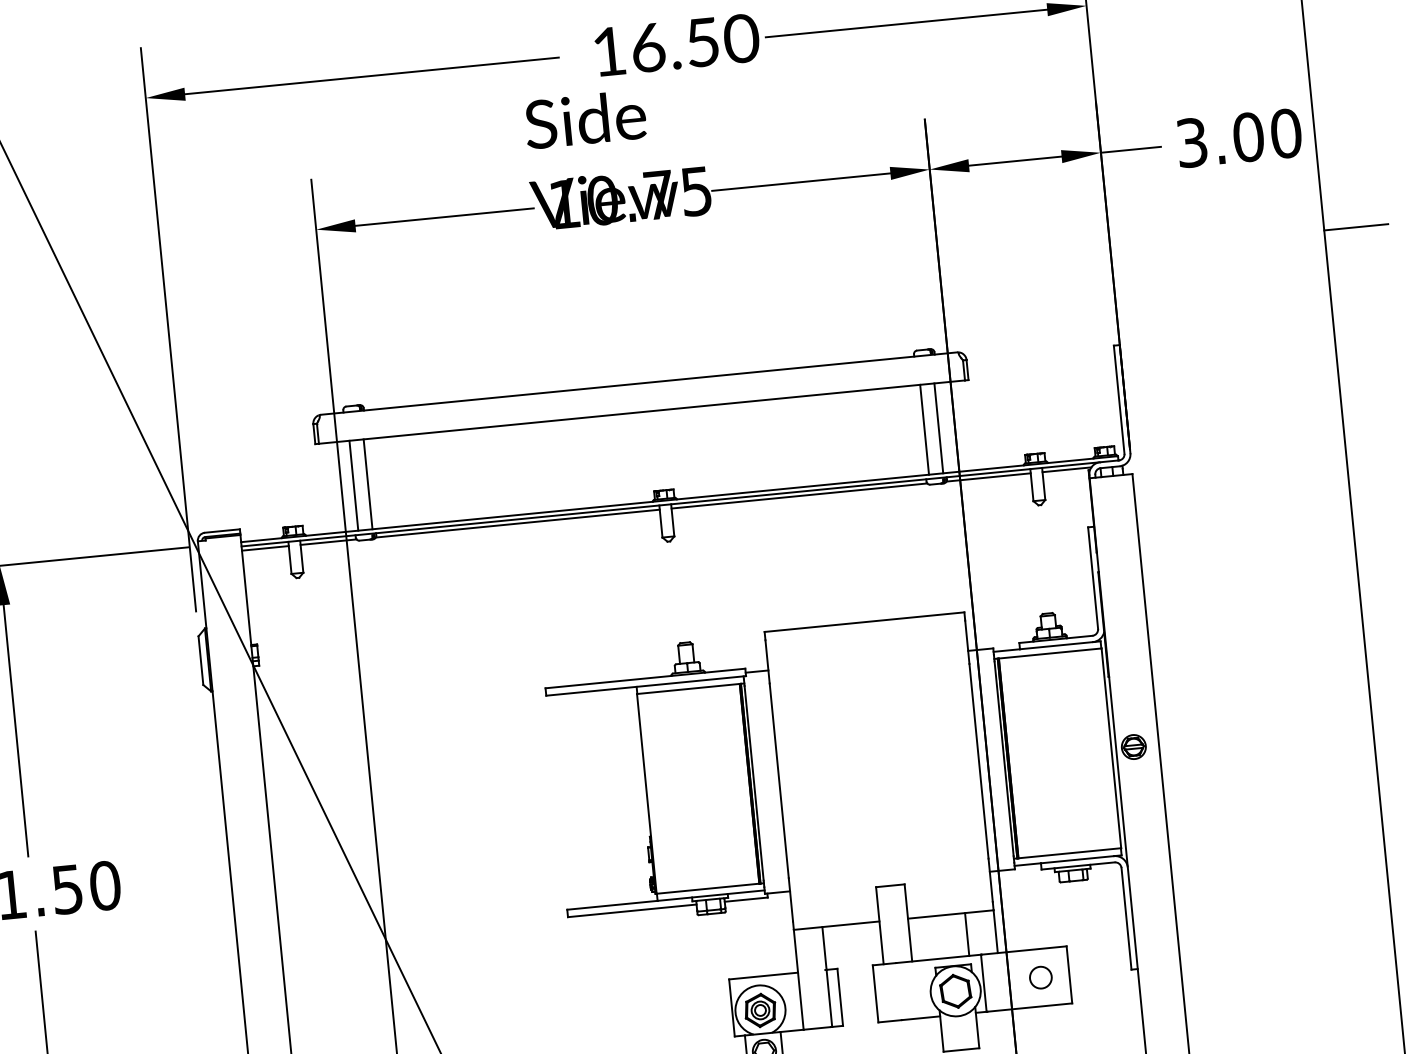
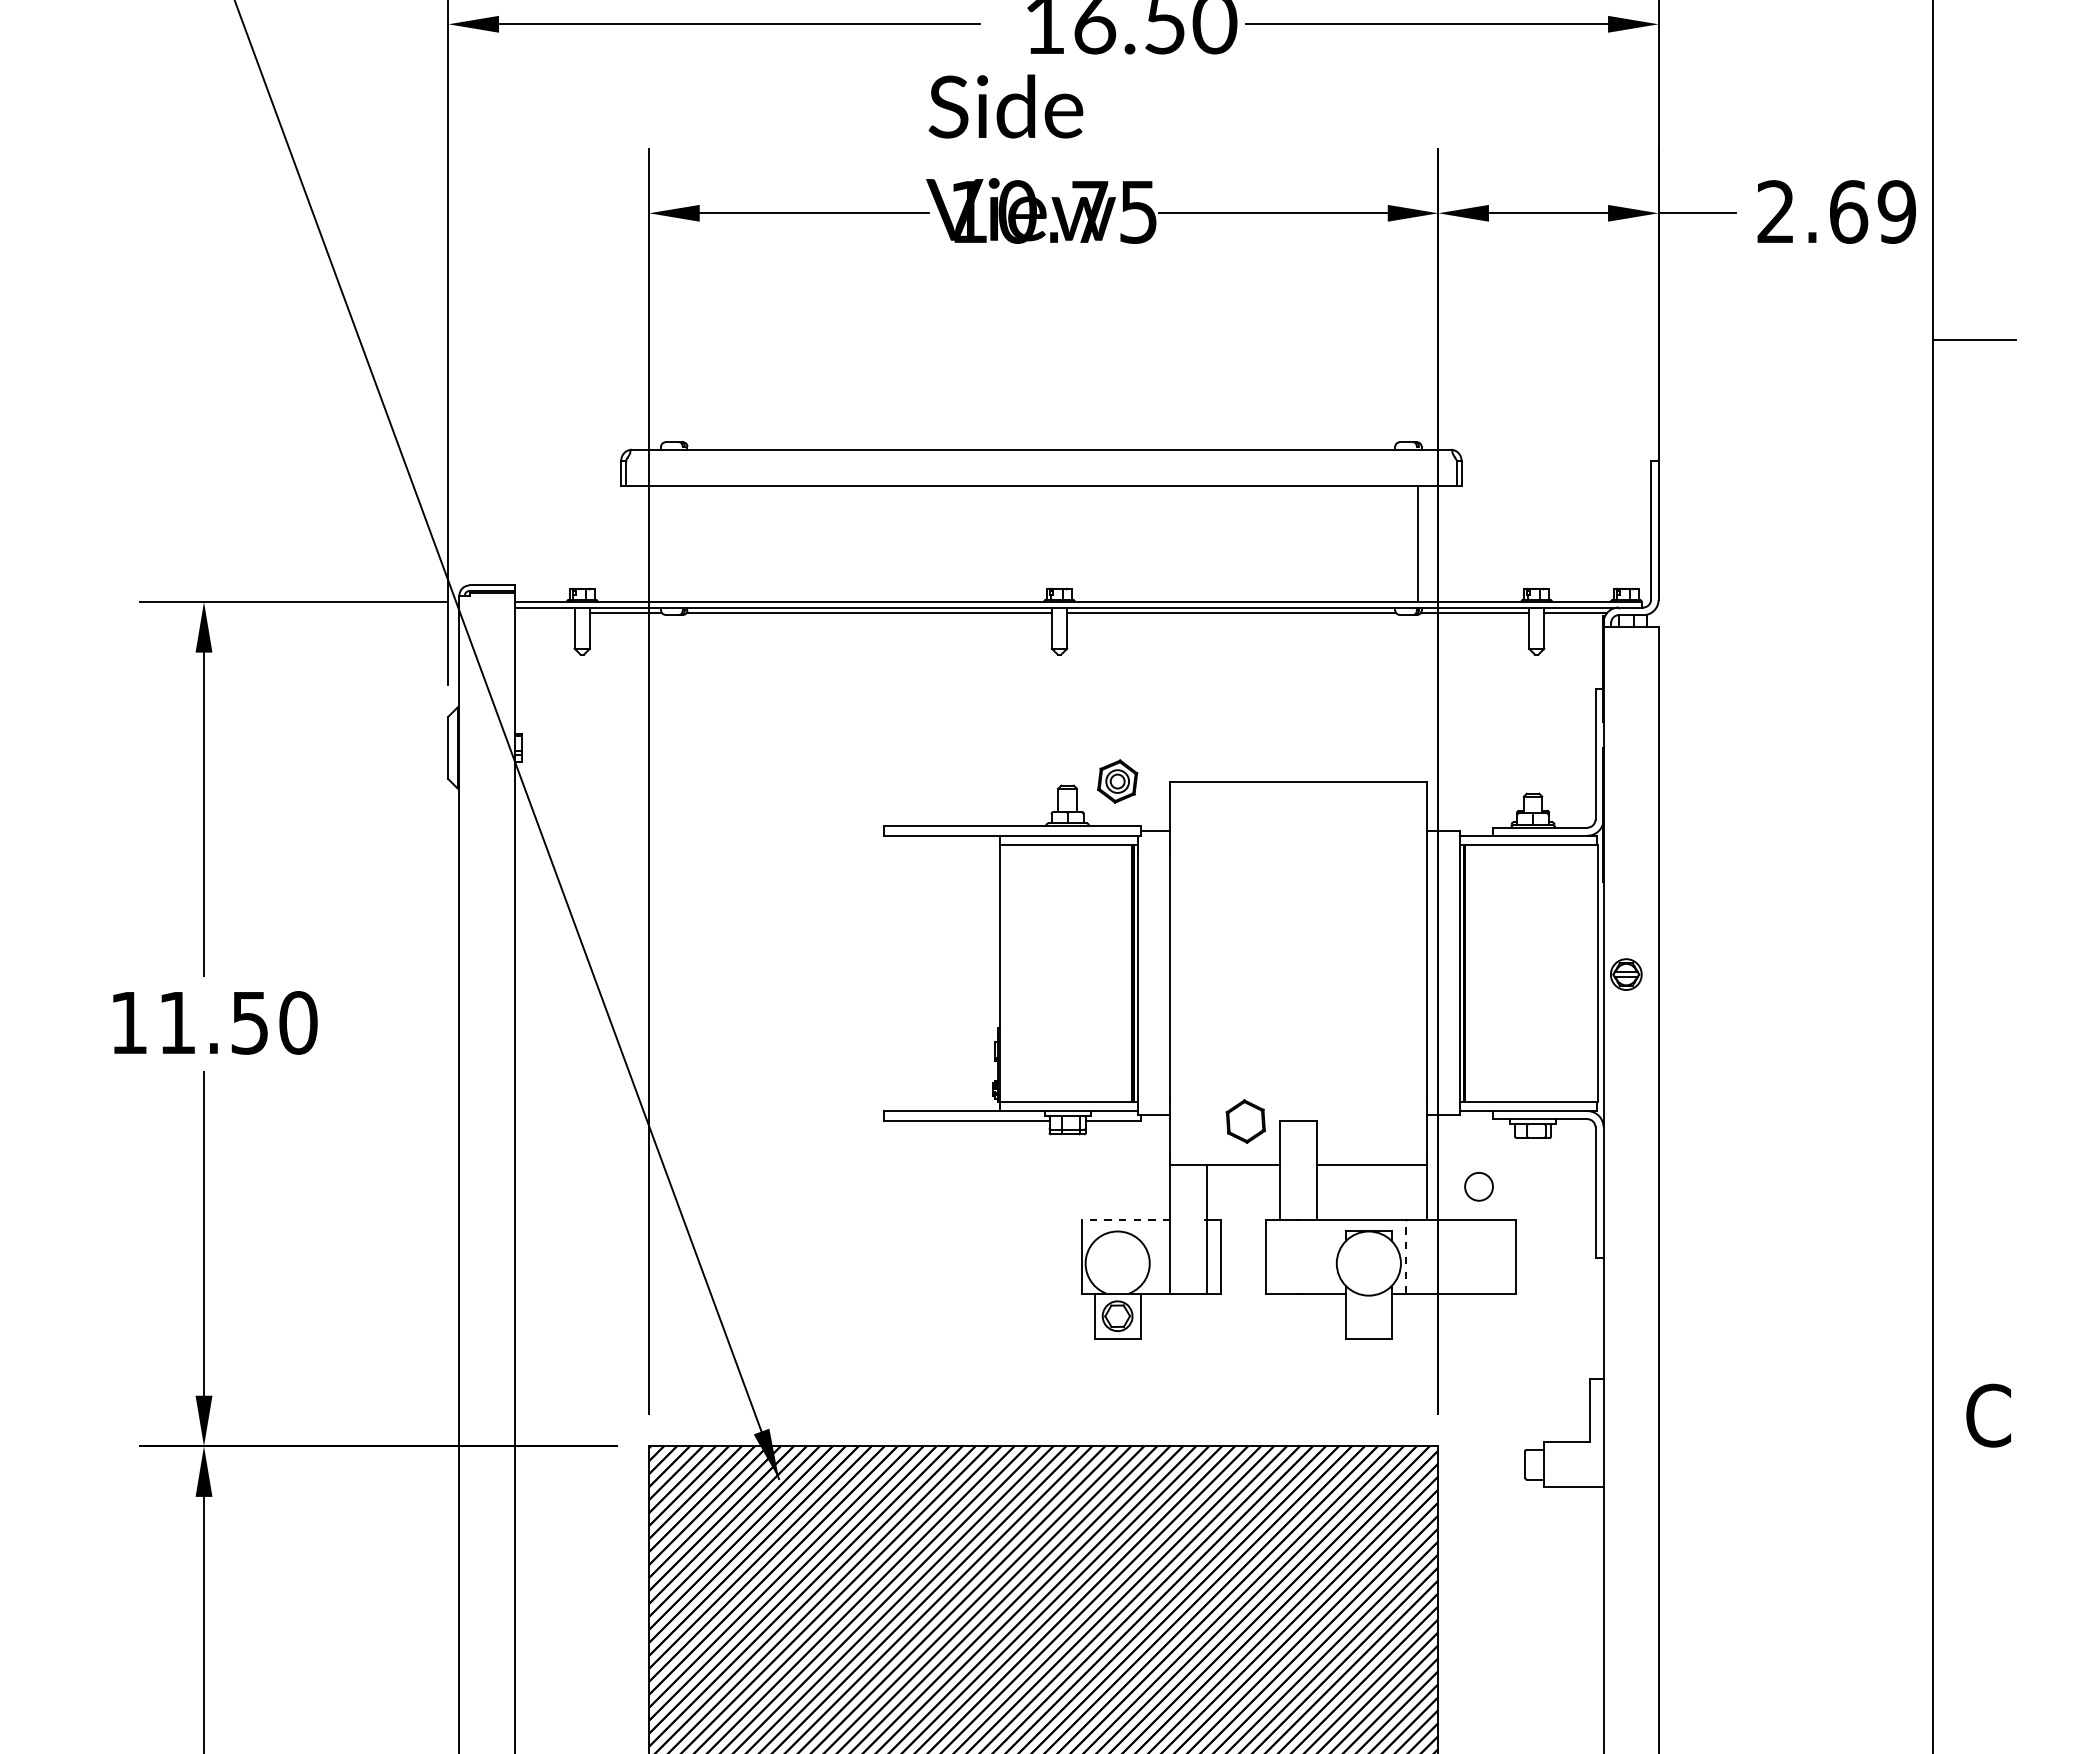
text: (1239, 137) -> (1836, 211), 3.00 -> 2.69
line: (924, 429) -> (1399, 544), removed
line: (368, 484) -> (683, 544), removed
line: (354, 485) -> (665, 544), removed
line: (265, 548) -> (544, 612), removed
line: (967, 934) -> (1390, 1192), removed
line: (763, 976) -> (1125, 1220), solid -> dashed
circle: (1040, 977) -> (1478, 1186), moved
line: (983, 983) -> (1405, 1256), solid -> dashed
part: (955, 991) -> (1245, 1121), moved
part: (760, 1010) -> (1117, 781), moved

